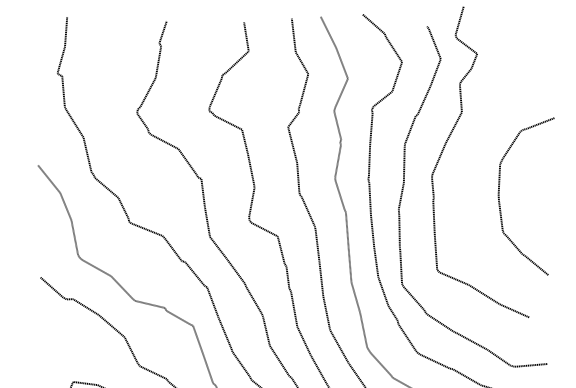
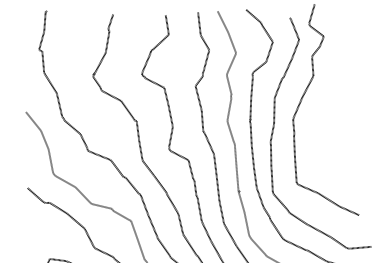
curve: (500, 195) -> (339, 132), removed

